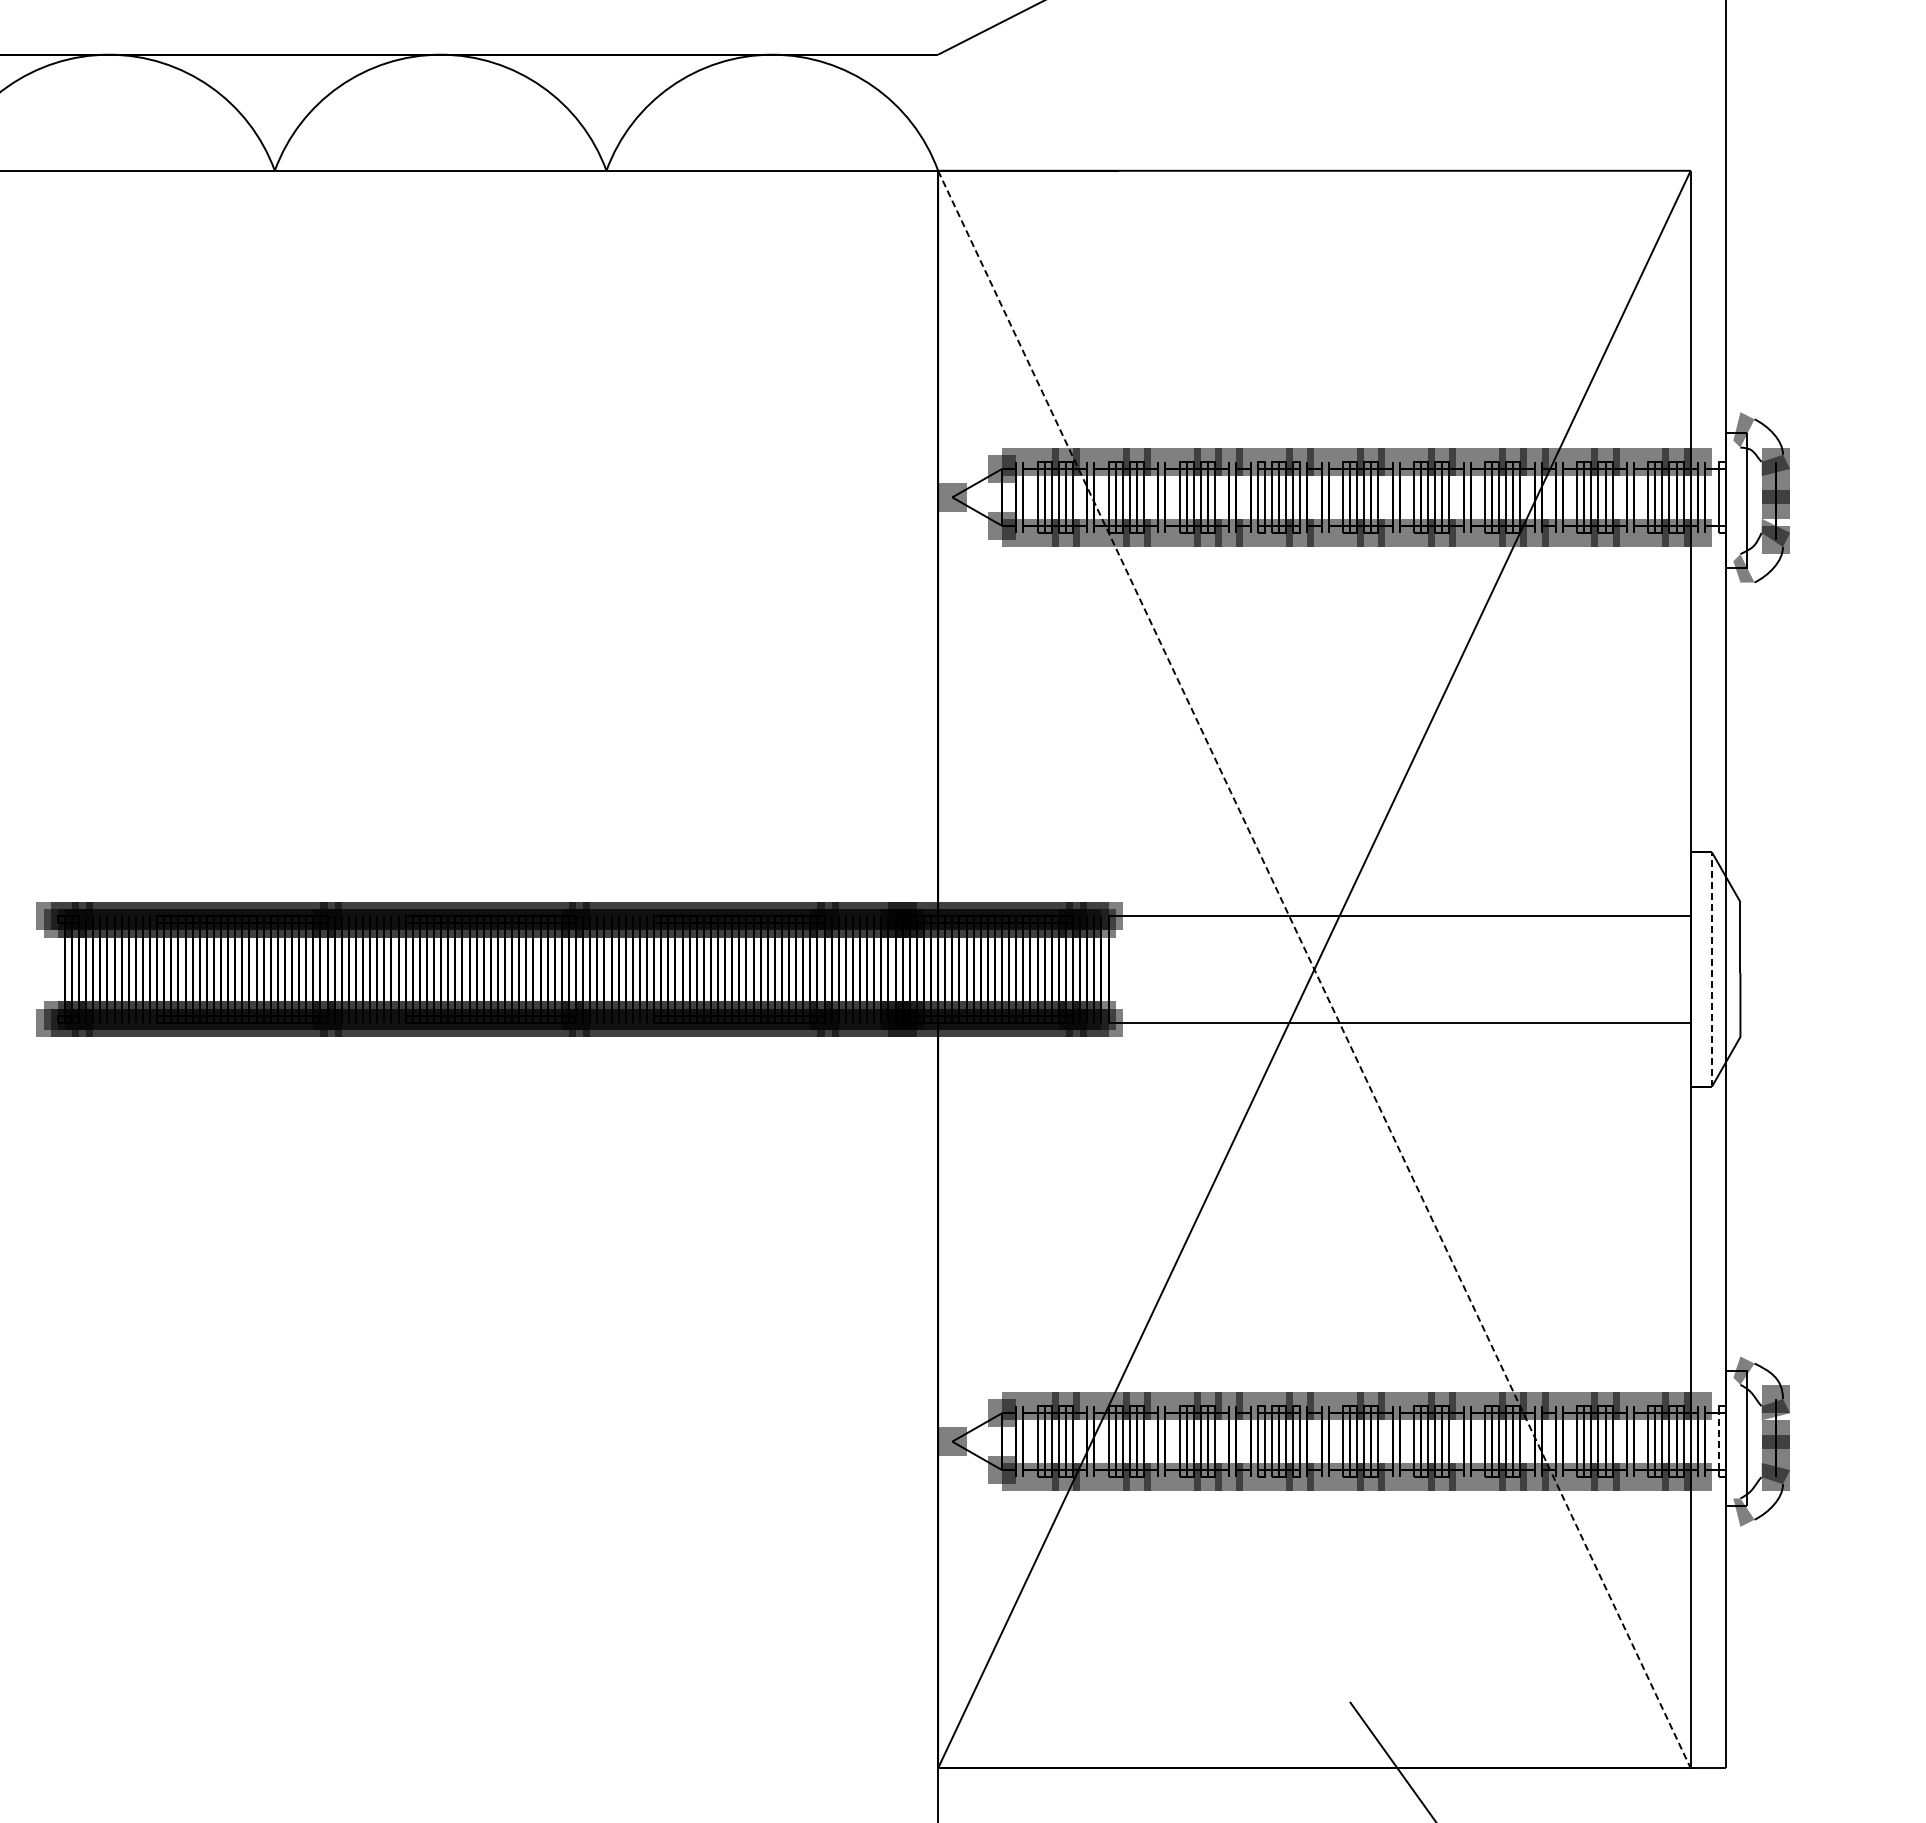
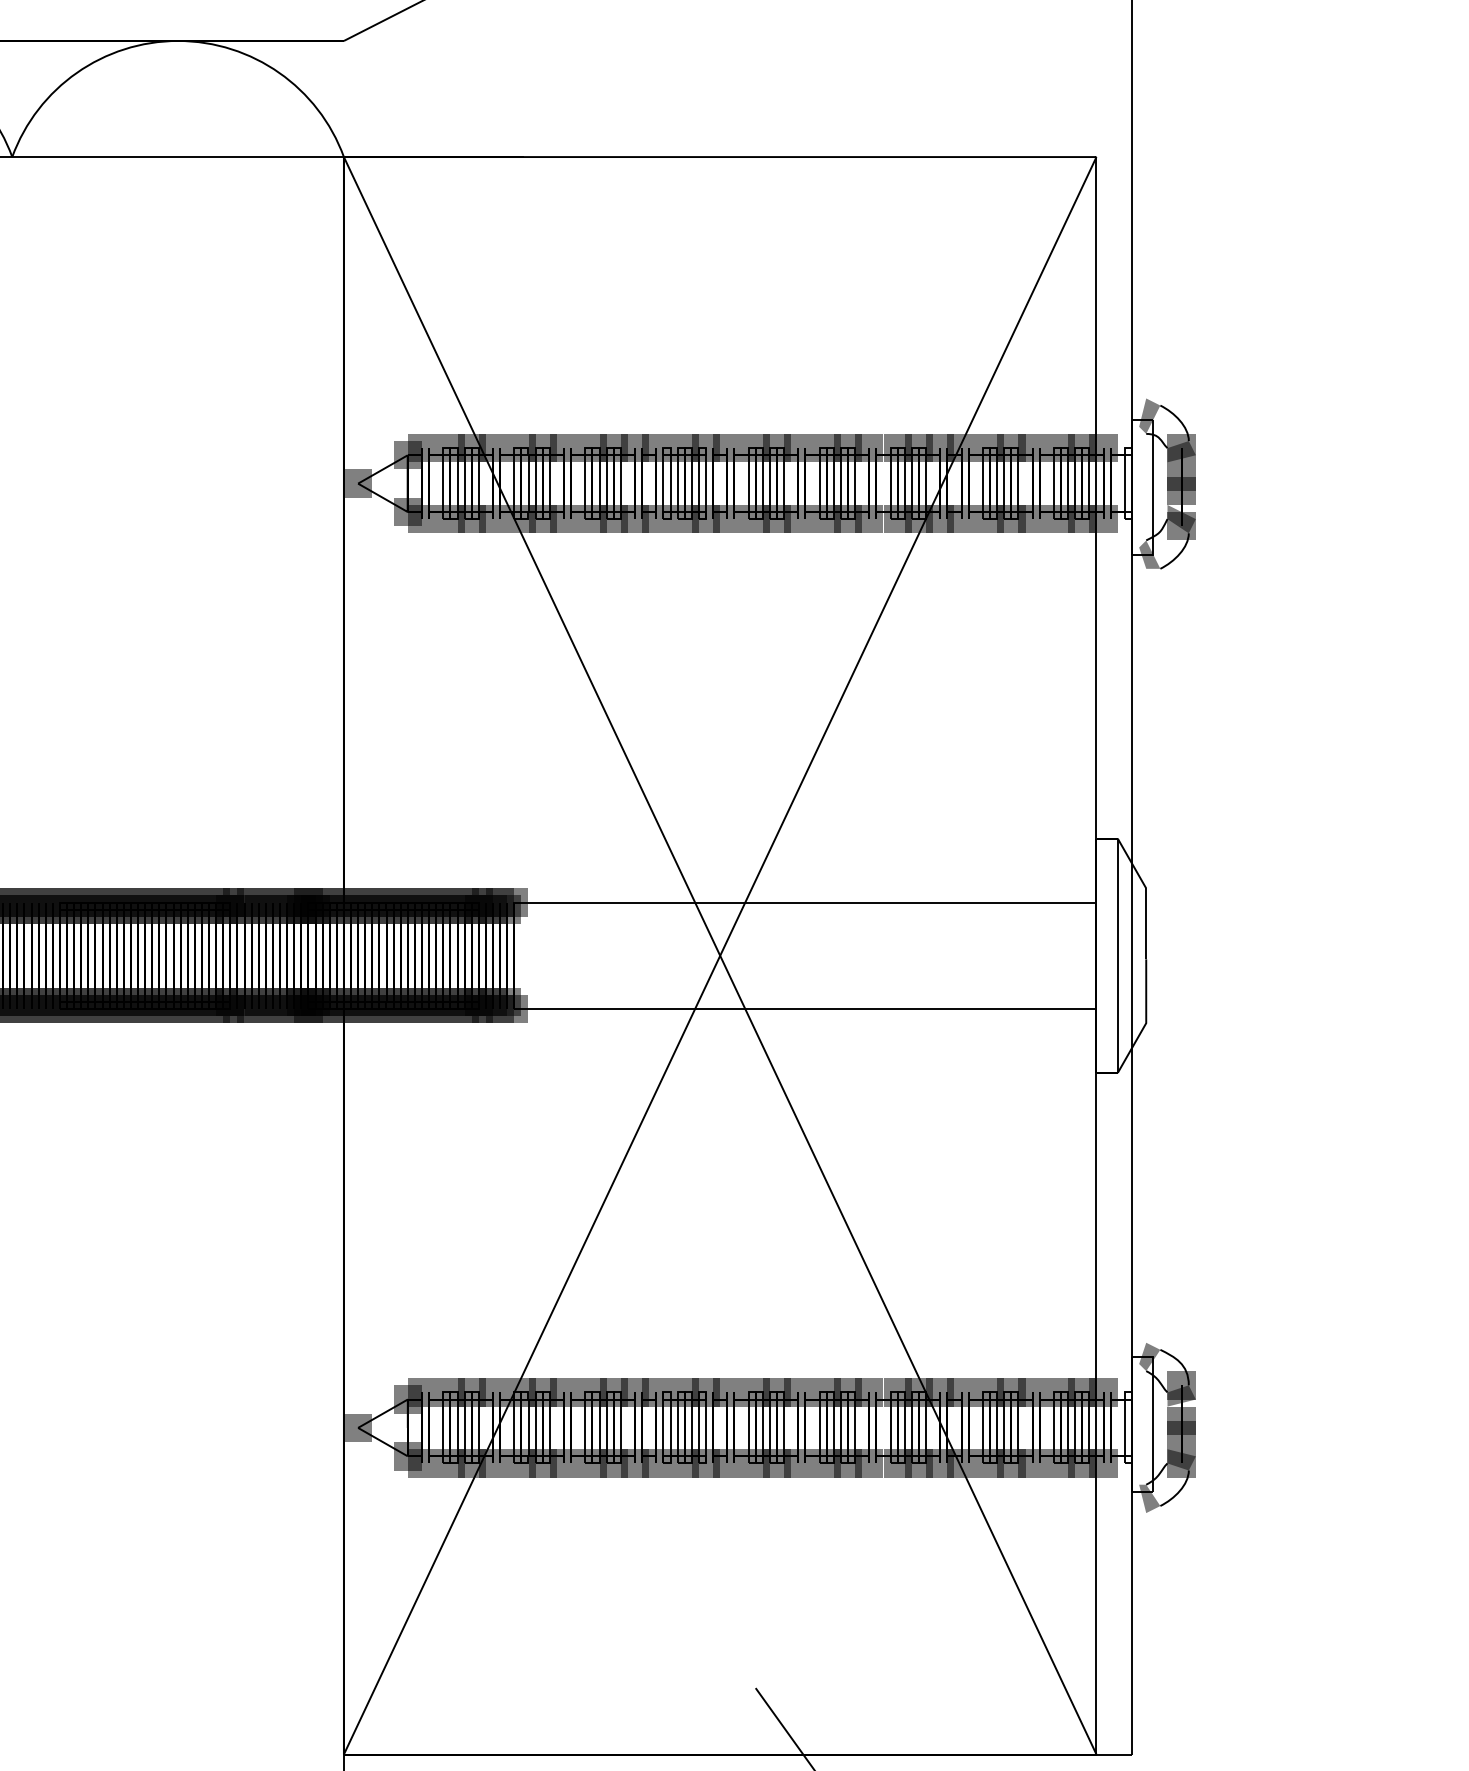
line: (1314, 969) -> (720, 955), dashed -> solid
line: (1712, 969) -> (1118, 955), dashed -> solid
line: (1719, 1441) -> (1125, 1427), dashed -> solid

